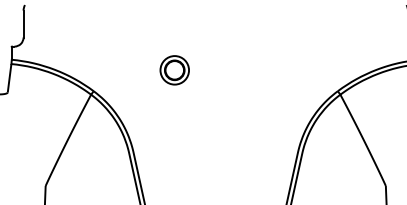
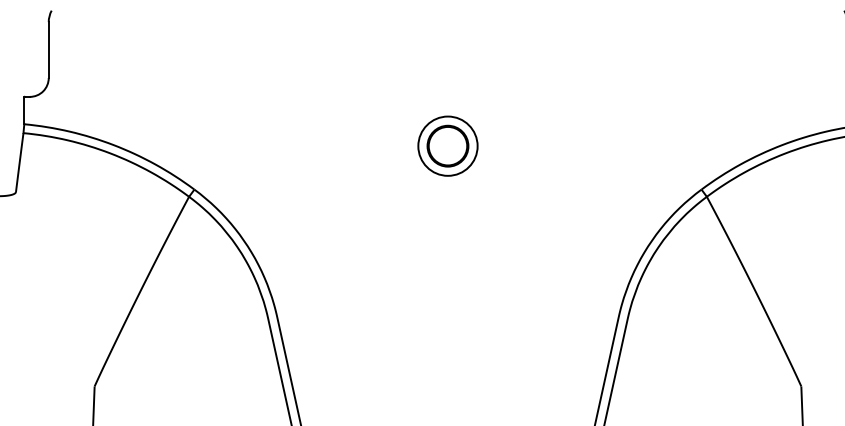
part: (174, 70) -> (447, 146), moved

